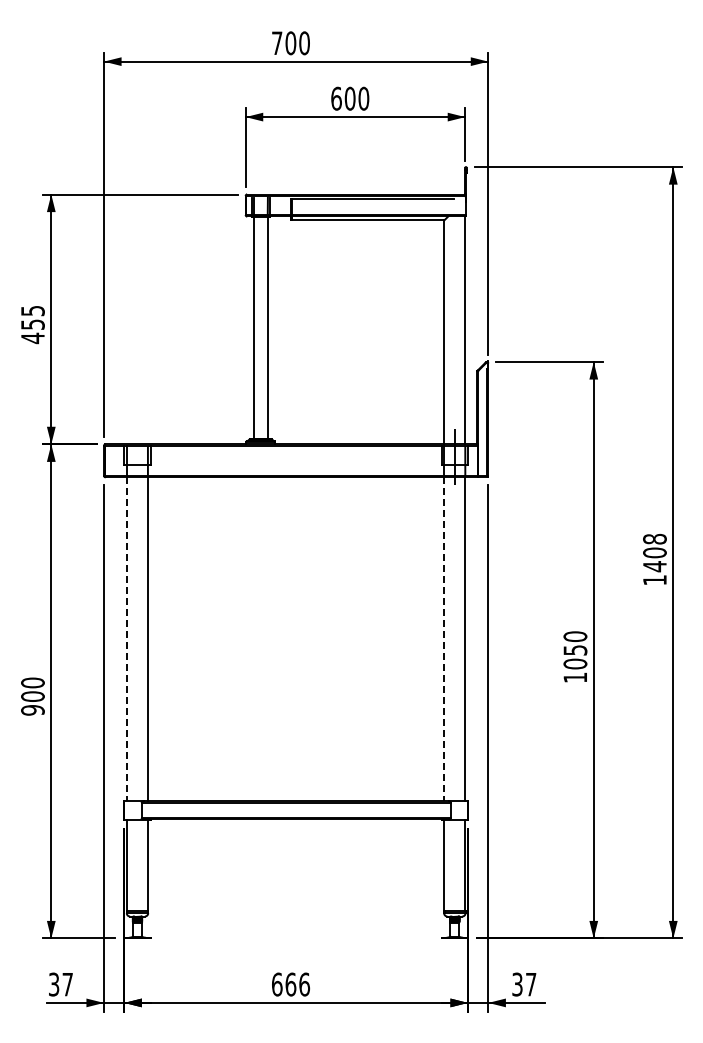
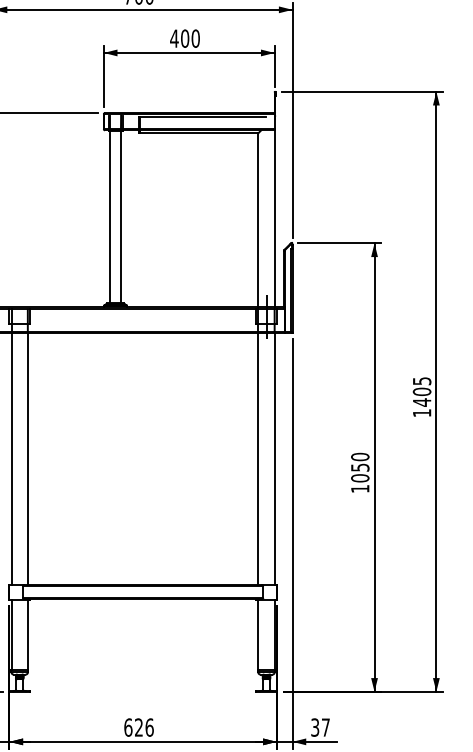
text: (336, 98) -> (174, 38), 600 -> 400
text: (654, 538) -> (421, 380), 1408 -> 1405
line: (127, 639) -> (11, 459), dashed -> solid
line: (444, 639) -> (258, 459), dashed -> solid
text: (290, 984) -> (138, 727), 666 -> 626

